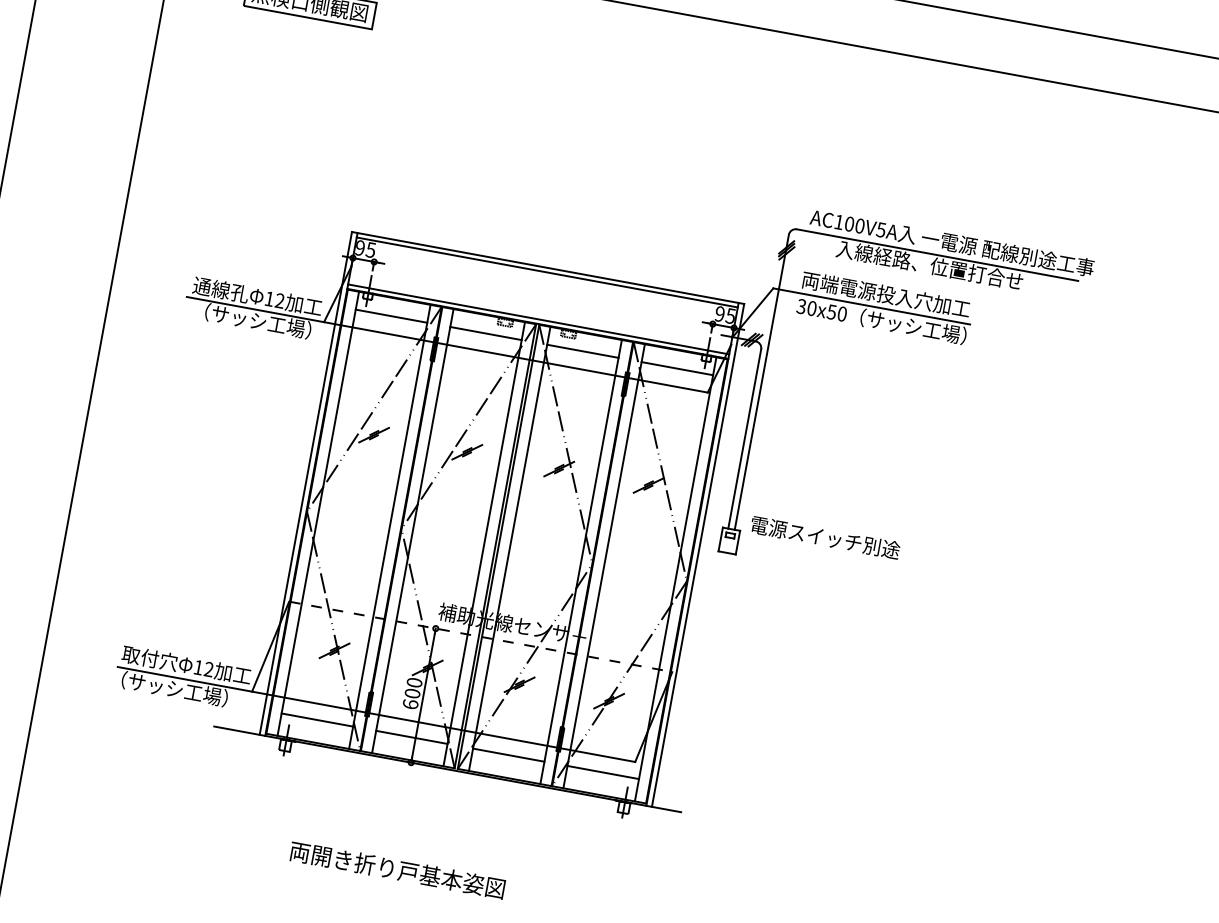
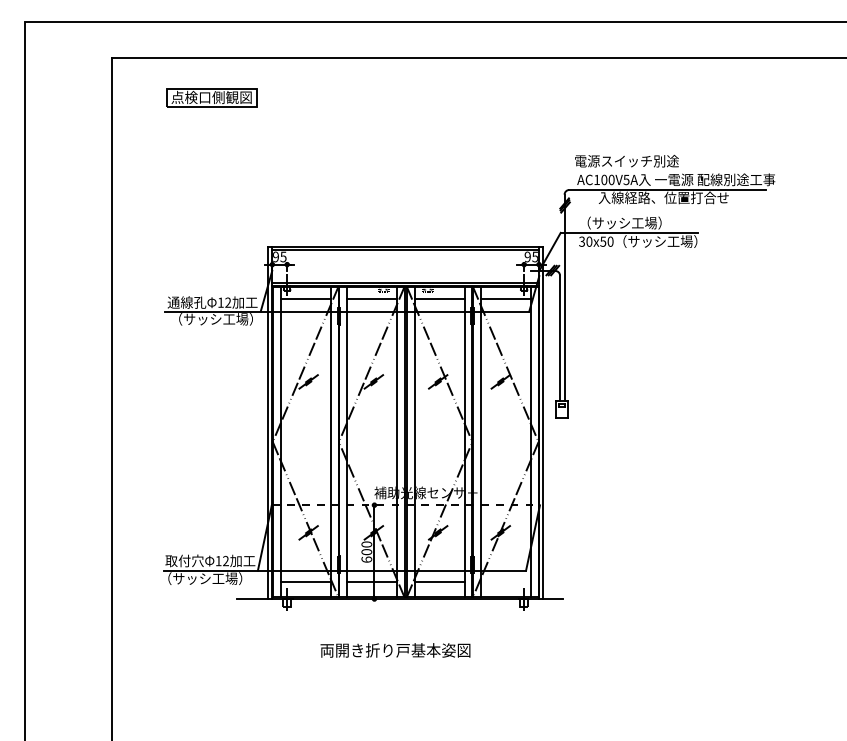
text: (885, 293) -> (637, 222), 両端電源投入穴加工 -> （サッシ工場）
text: (824, 536) -> (626, 160), moved
line: (603, 771) -> (505, 581), removed
text: (397, 870) -> (395, 650), moved

